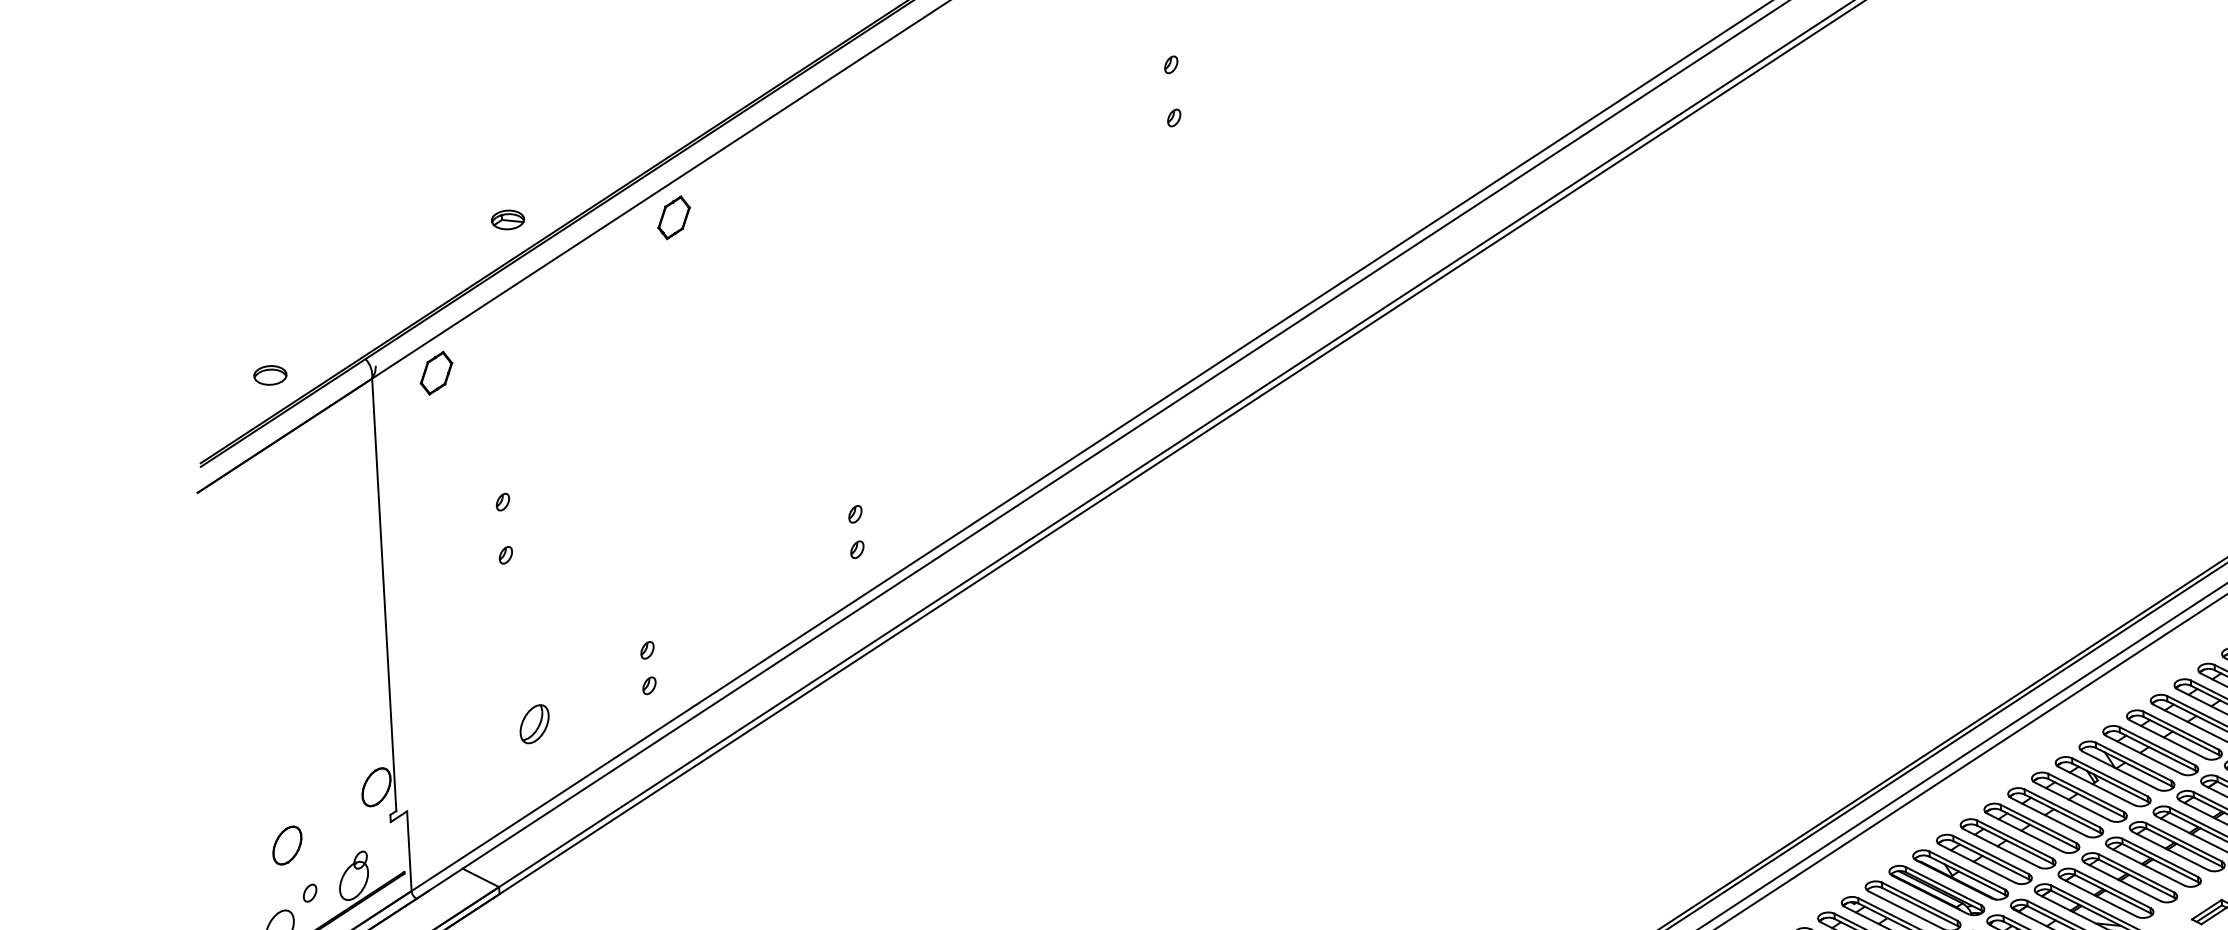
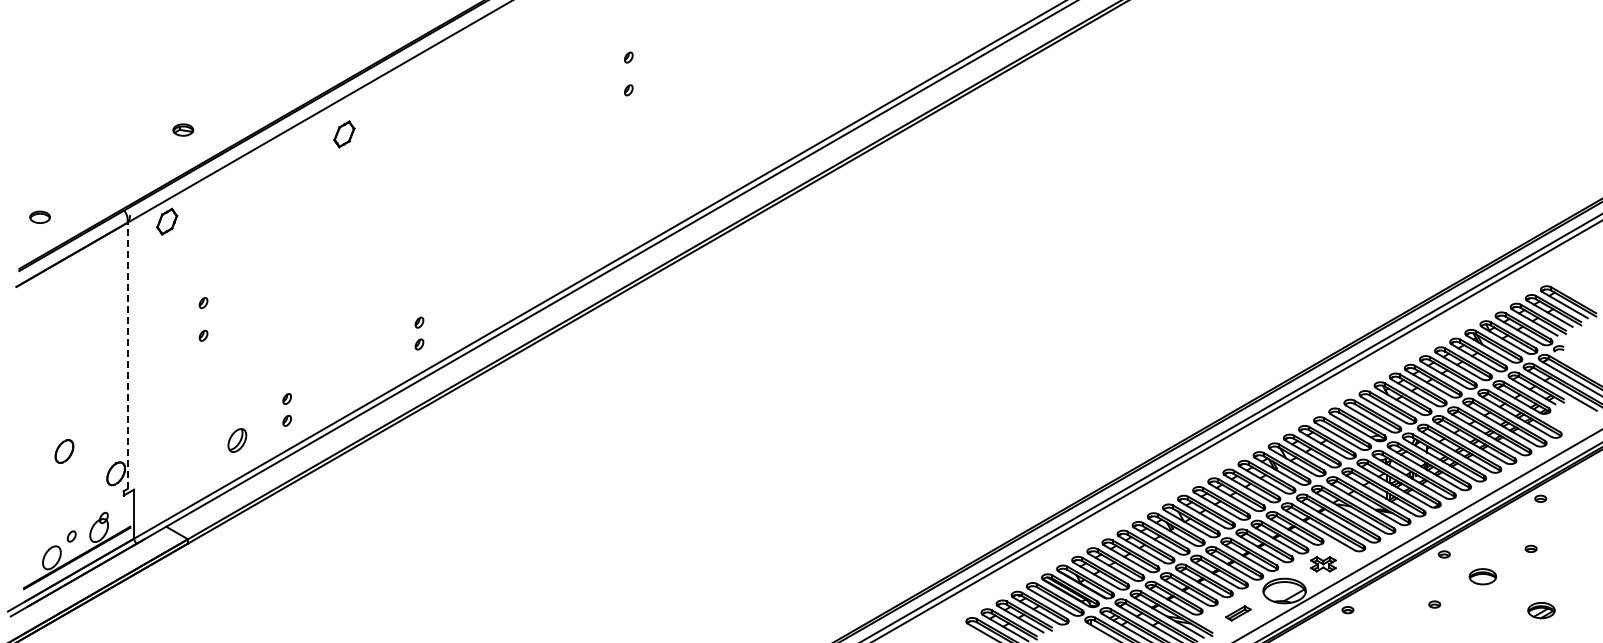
part: (674, 217) -> (344, 134), moved
part: (508, 219) -> (183, 129), moved
part: (269, 374) -> (39, 216), moved
line: (384, 594) -> (127, 355), solid -> dashed
part: (534, 724) -> (237, 440), moved
part: (287, 845) -> (64, 451), moved

